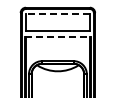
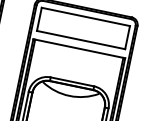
line: (57, 14) -> (85, 17), dashed -> solid
line: (58, 37) -> (79, 49), dashed -> solid

